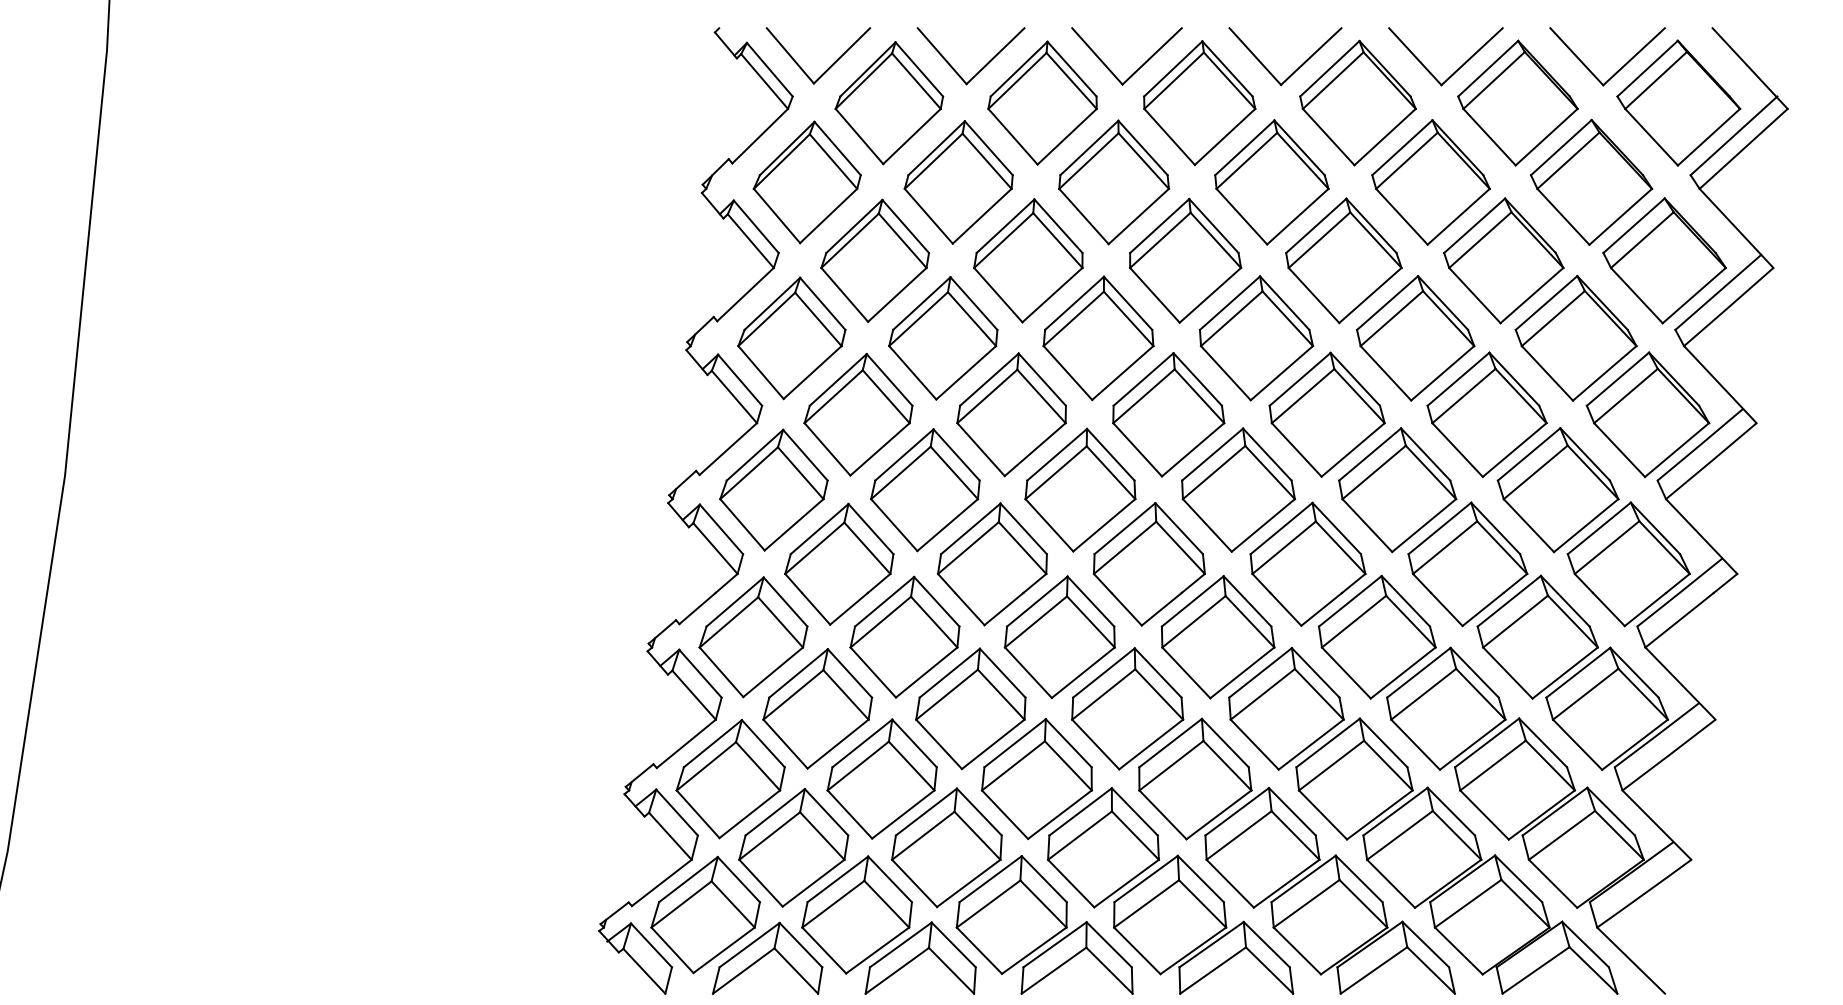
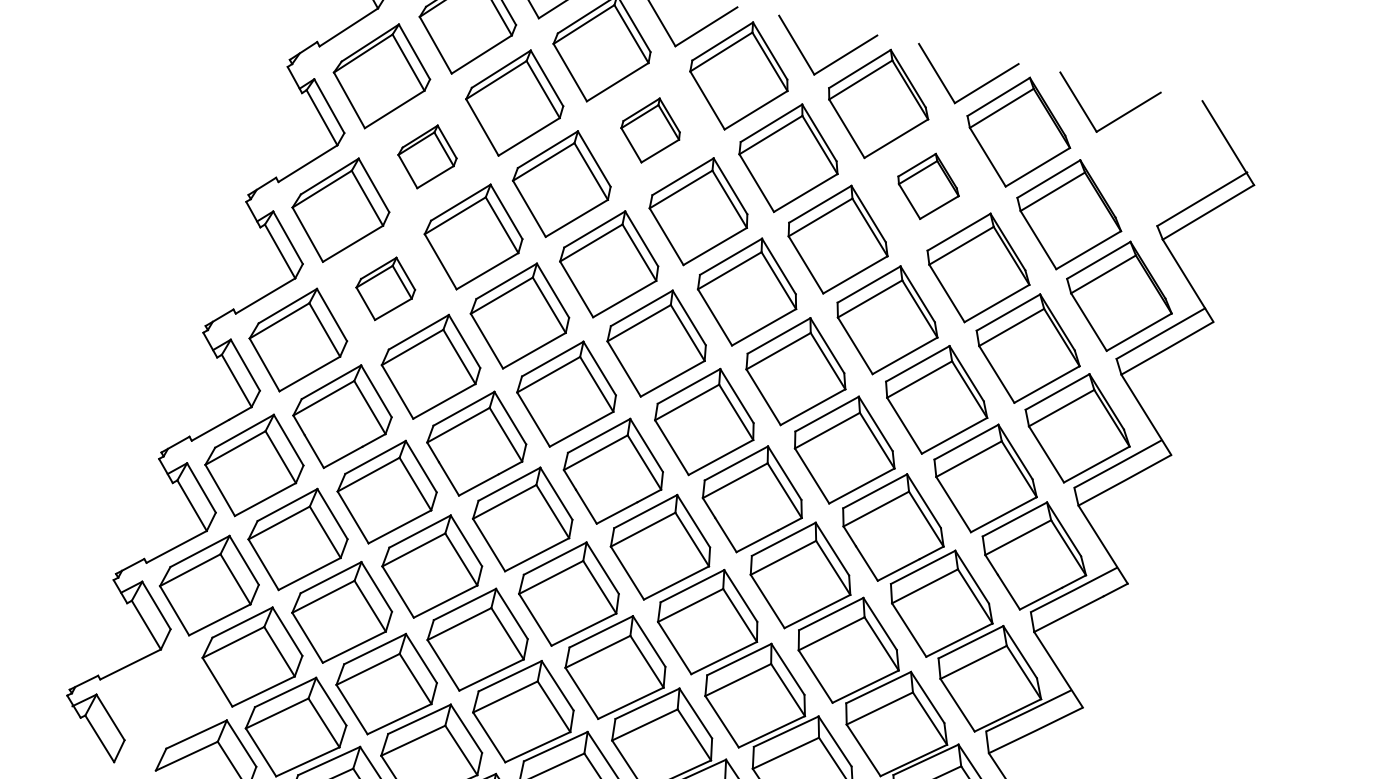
part: (1678, 102) -> (1159, 160), removed
part: (1114, 182) -> (651, 130), size x0.6
part: (1430, 182) -> (928, 186), size x0.6
part: (874, 260) -> (427, 156), size x0.6
part: (858, 414) -> (385, 288), size x0.6
part: (705, 914) -> (163, 699), removed

